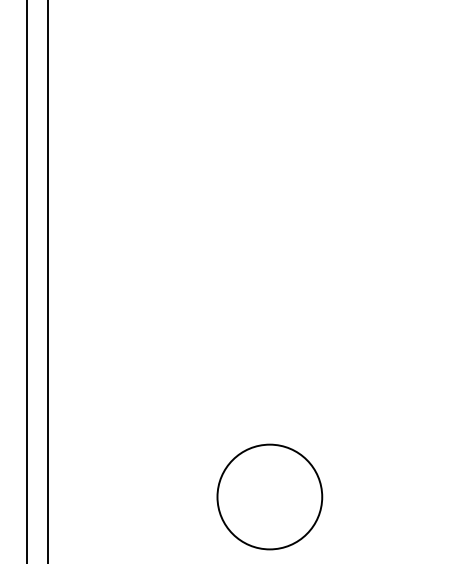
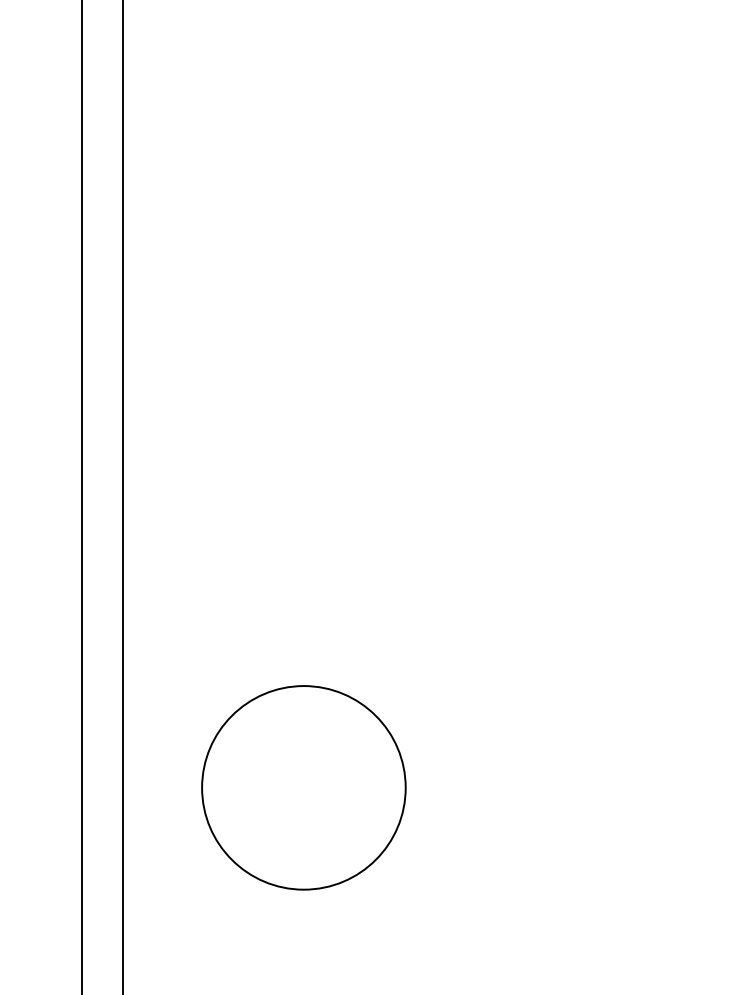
circle: (269, 496) -> (303, 786), moved

